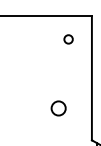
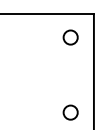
circle: (68, 39) -> (70, 37), size x1.67
circle: (58, 108) -> (70, 112), moved

